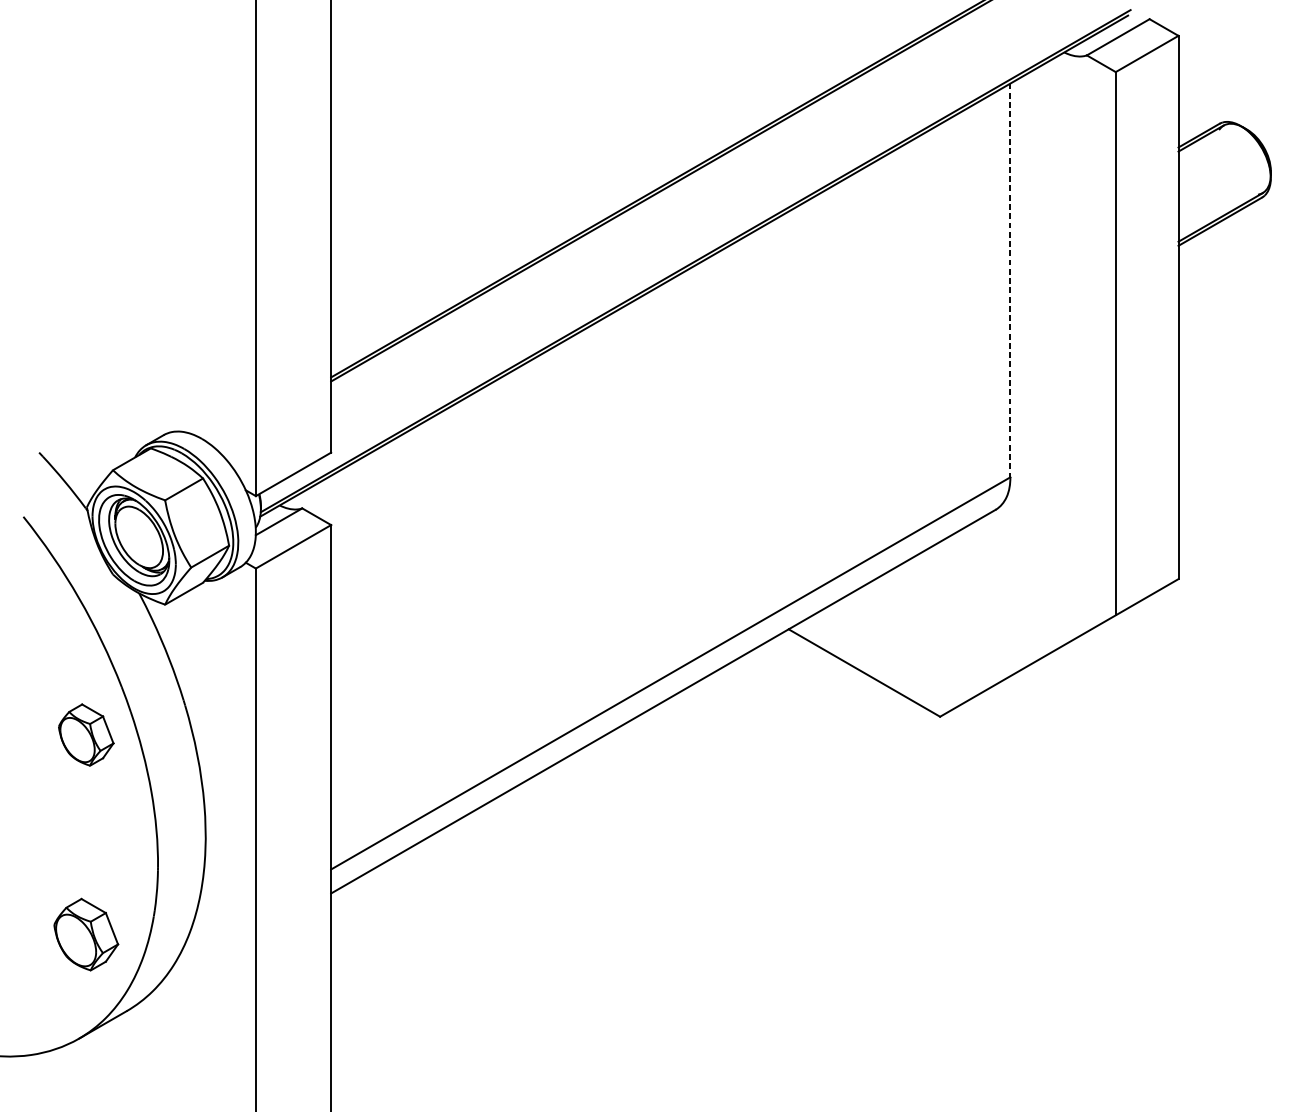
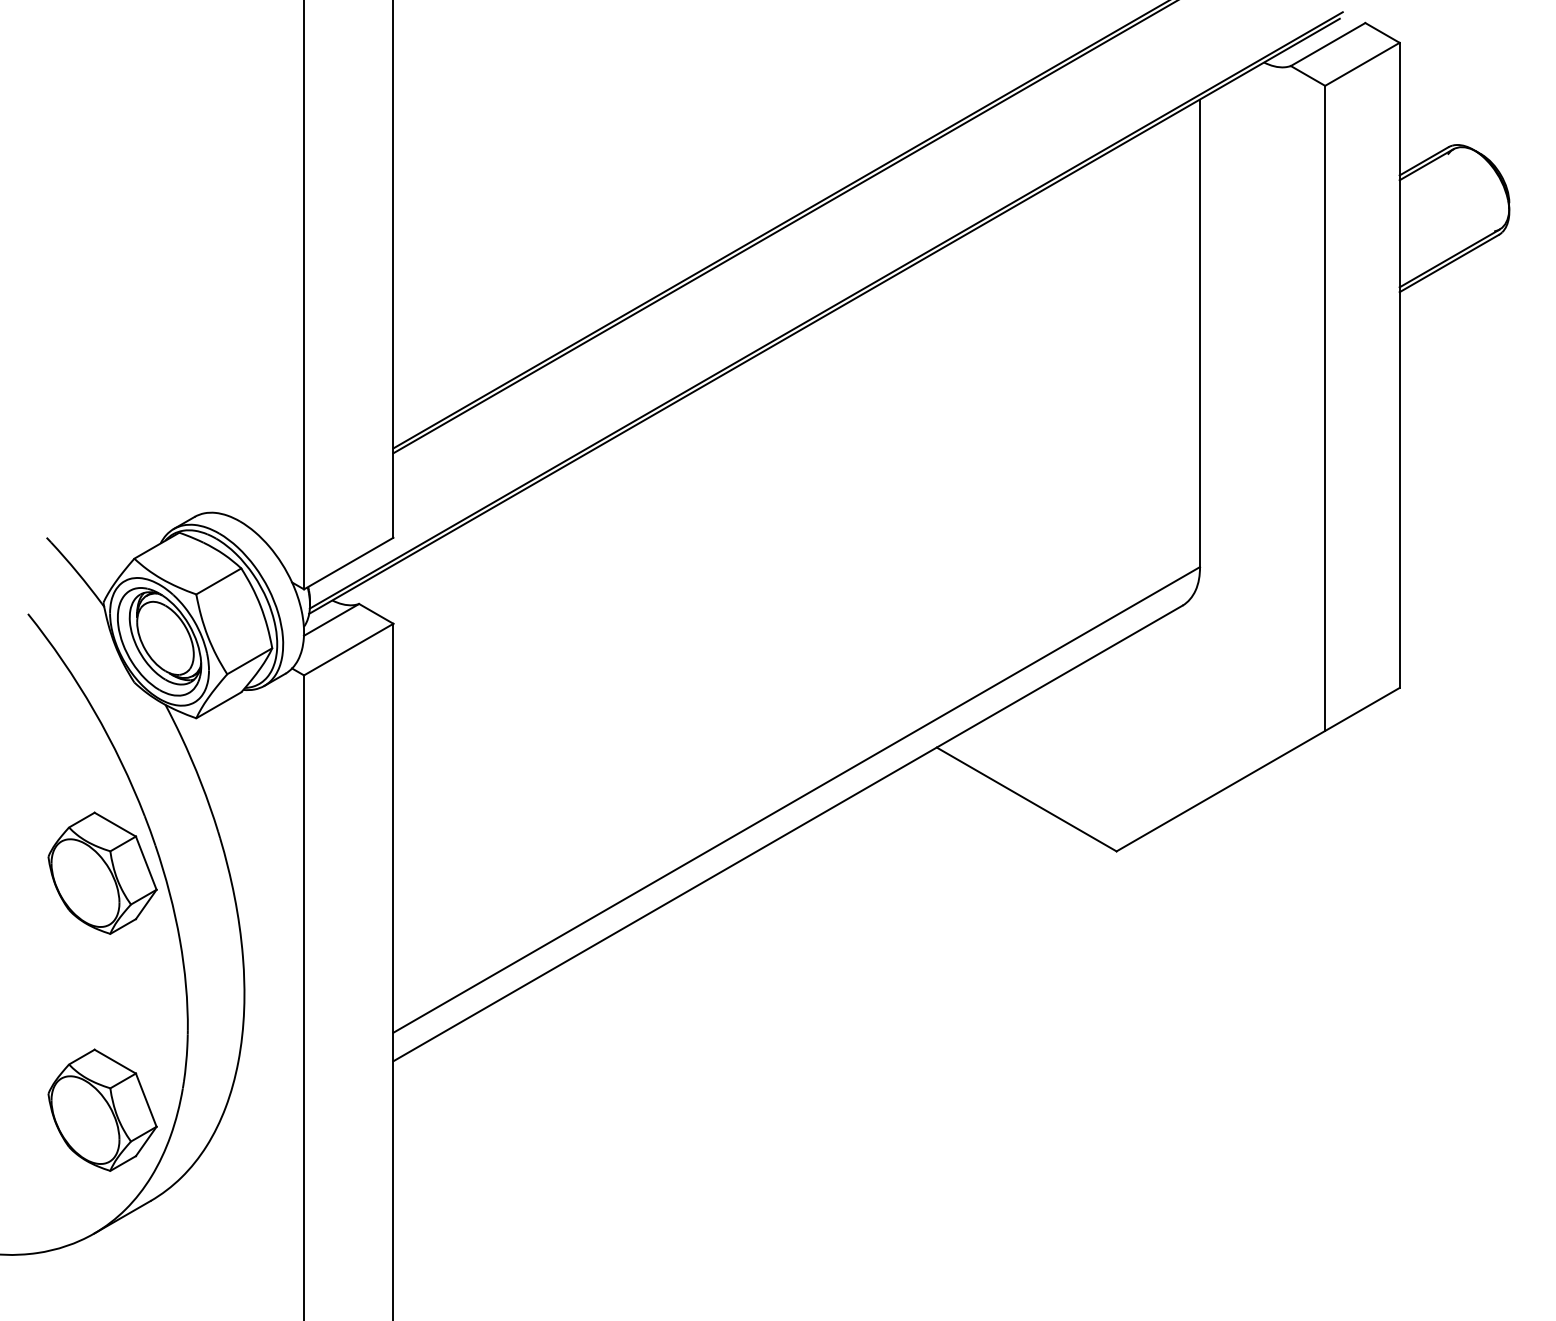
line: (1010, 280) -> (1200, 333), dashed -> solid
part: (86, 734) -> (102, 872), size x1.67
part: (86, 934) -> (102, 1109), size x1.43

